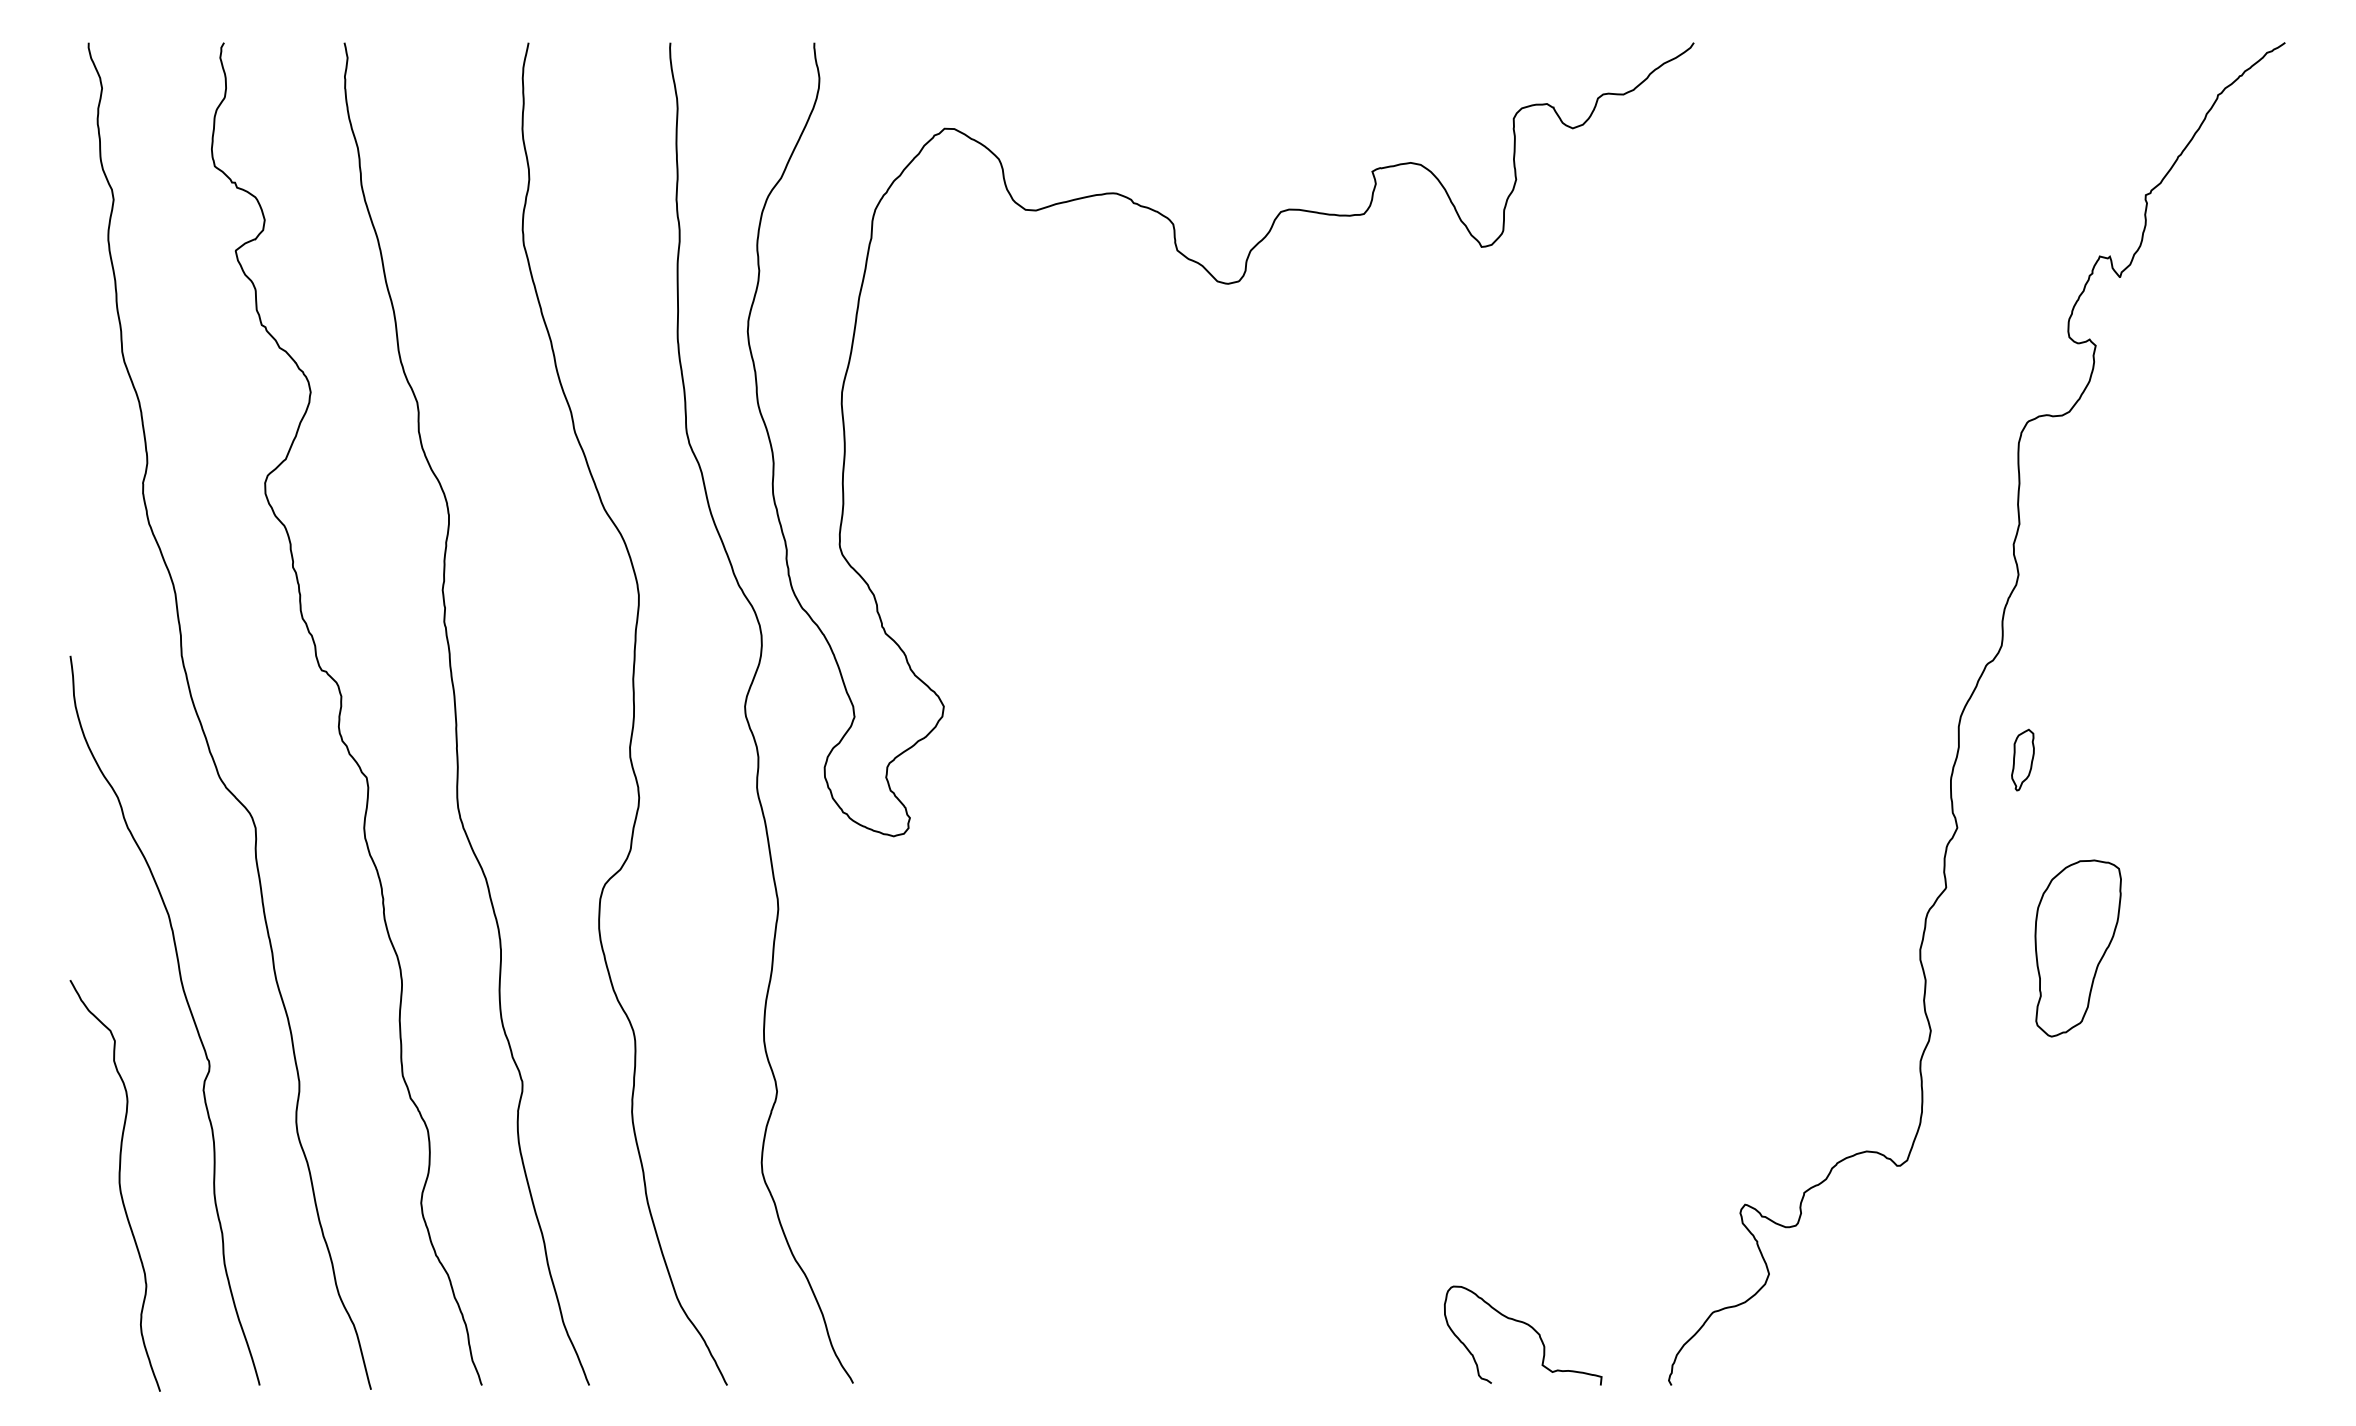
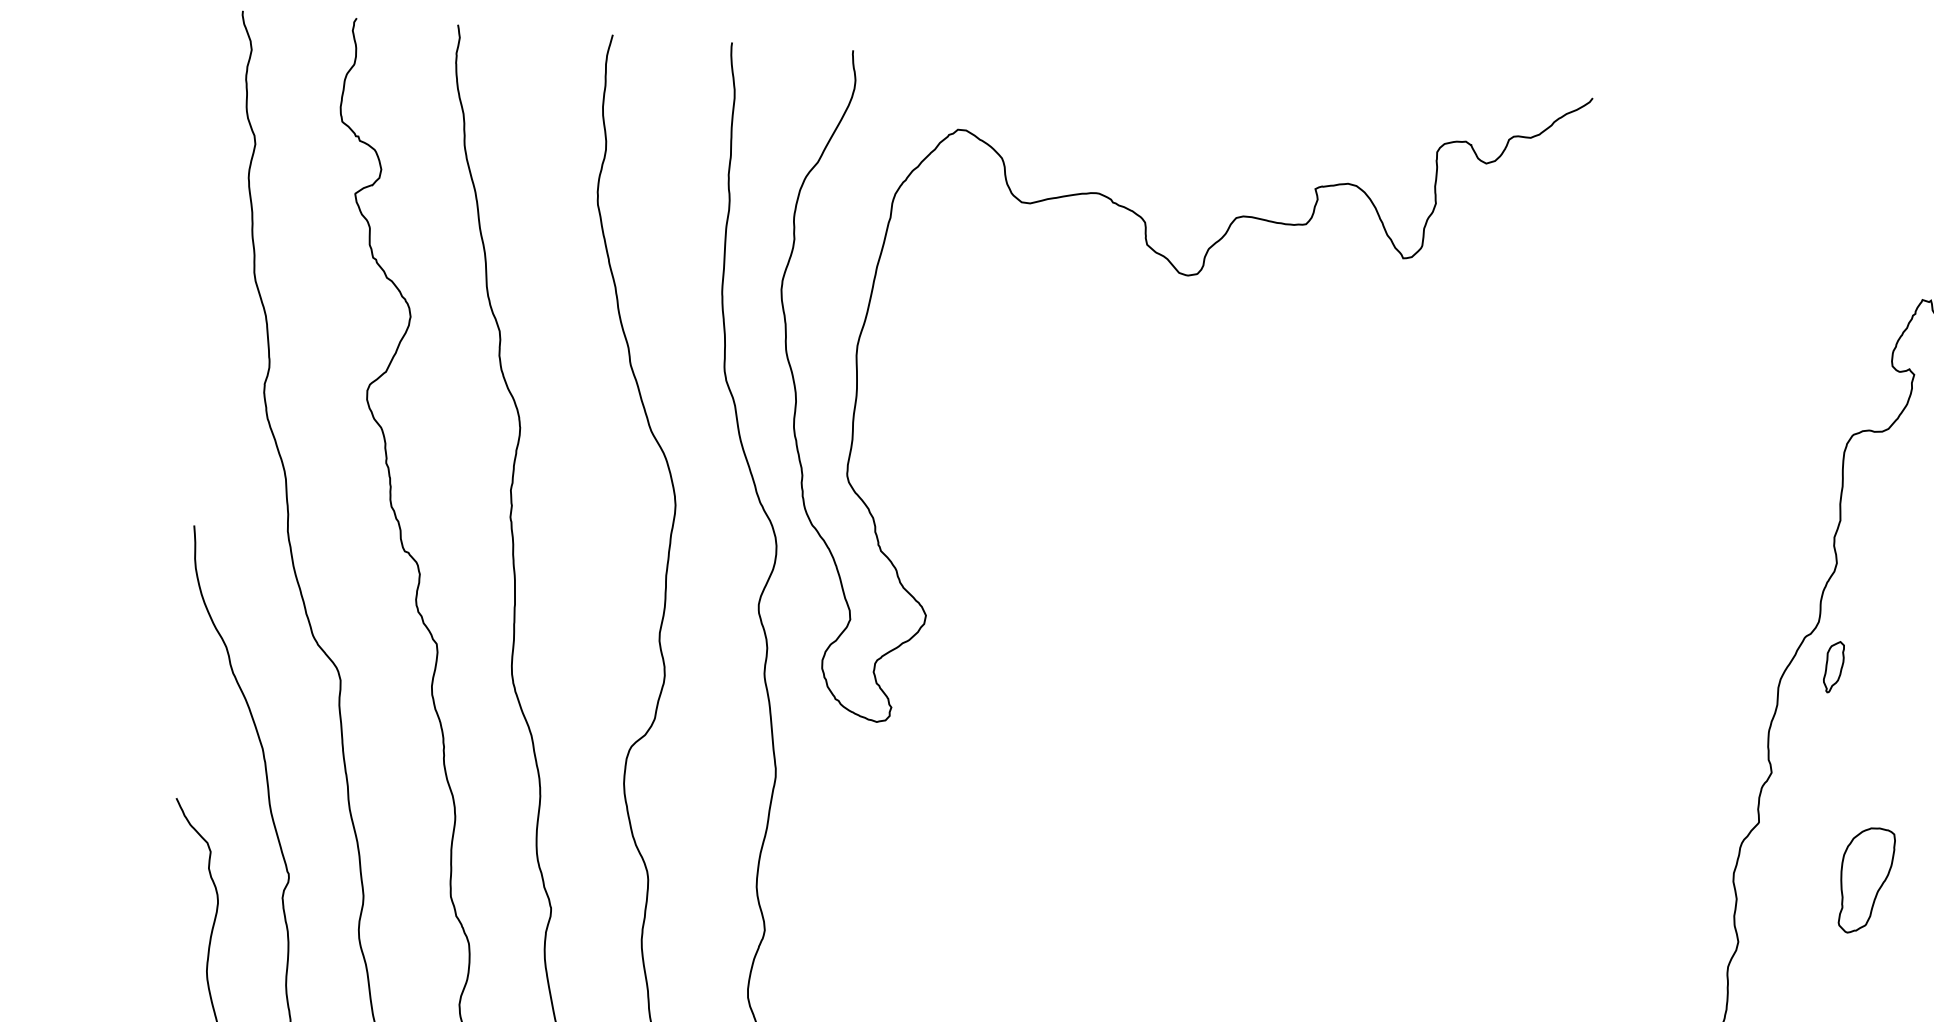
part: (2022, 759) -> (1833, 666), moved
part: (2077, 948) -> (1866, 880), size x0.71

